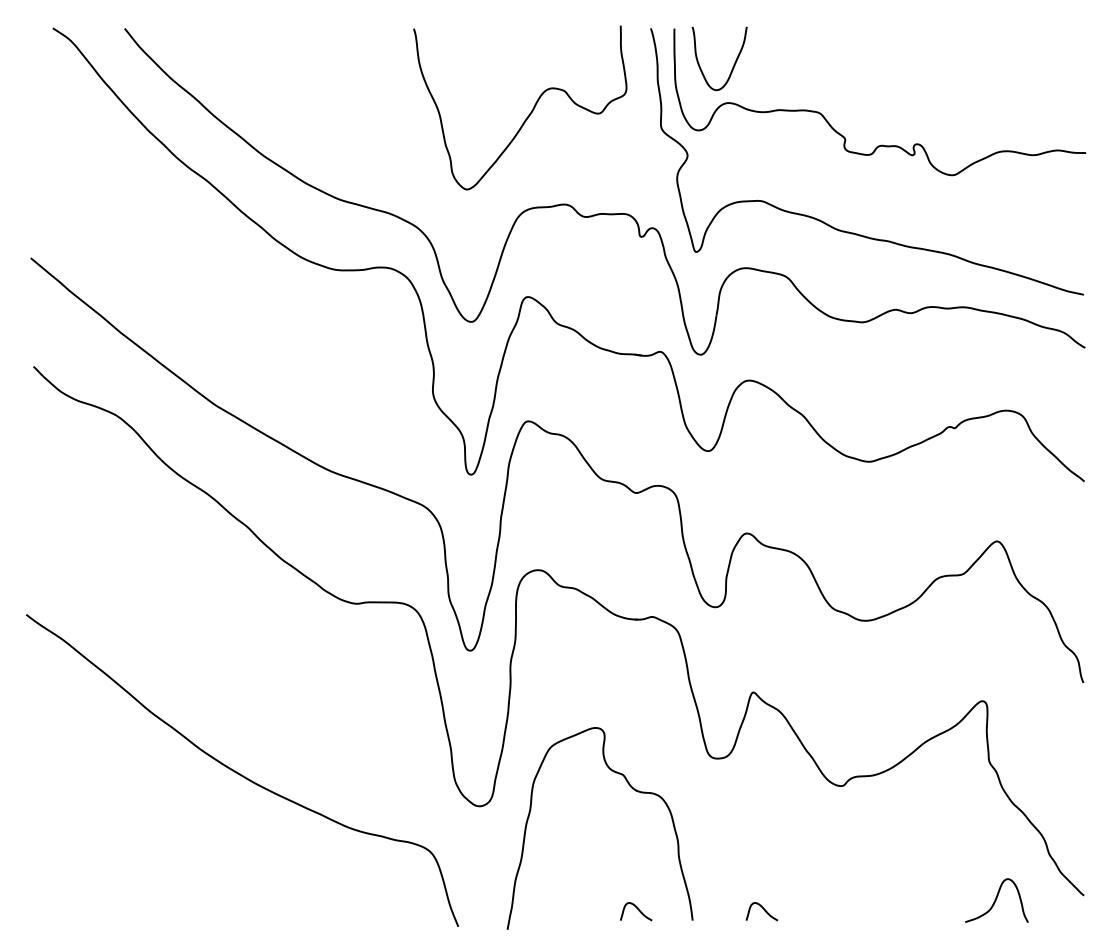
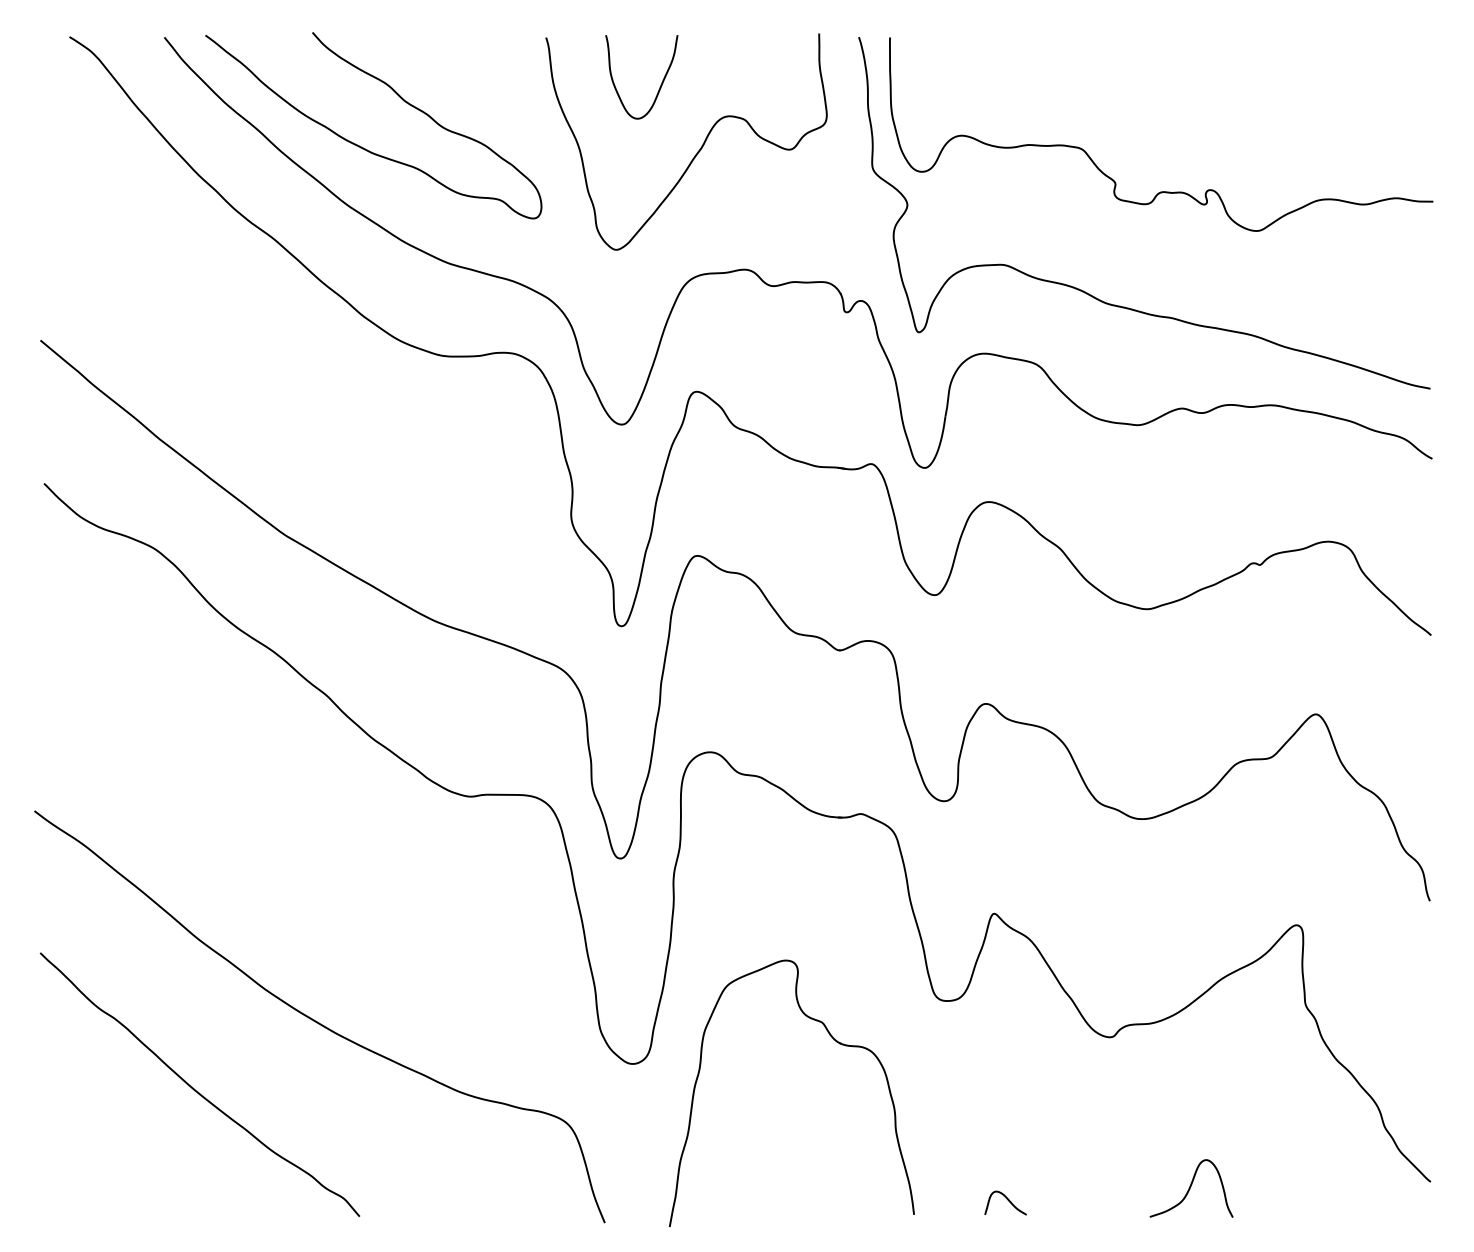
curve: (733, 64) -> (660, 84), moved
curve: (275, 111) -> (363, 147), added
curve: (147, 824) -> (194, 1088), added
curve: (996, 900) -> (1190, 1188), moved
curve: (637, 909) -> (841, 1200), removed

